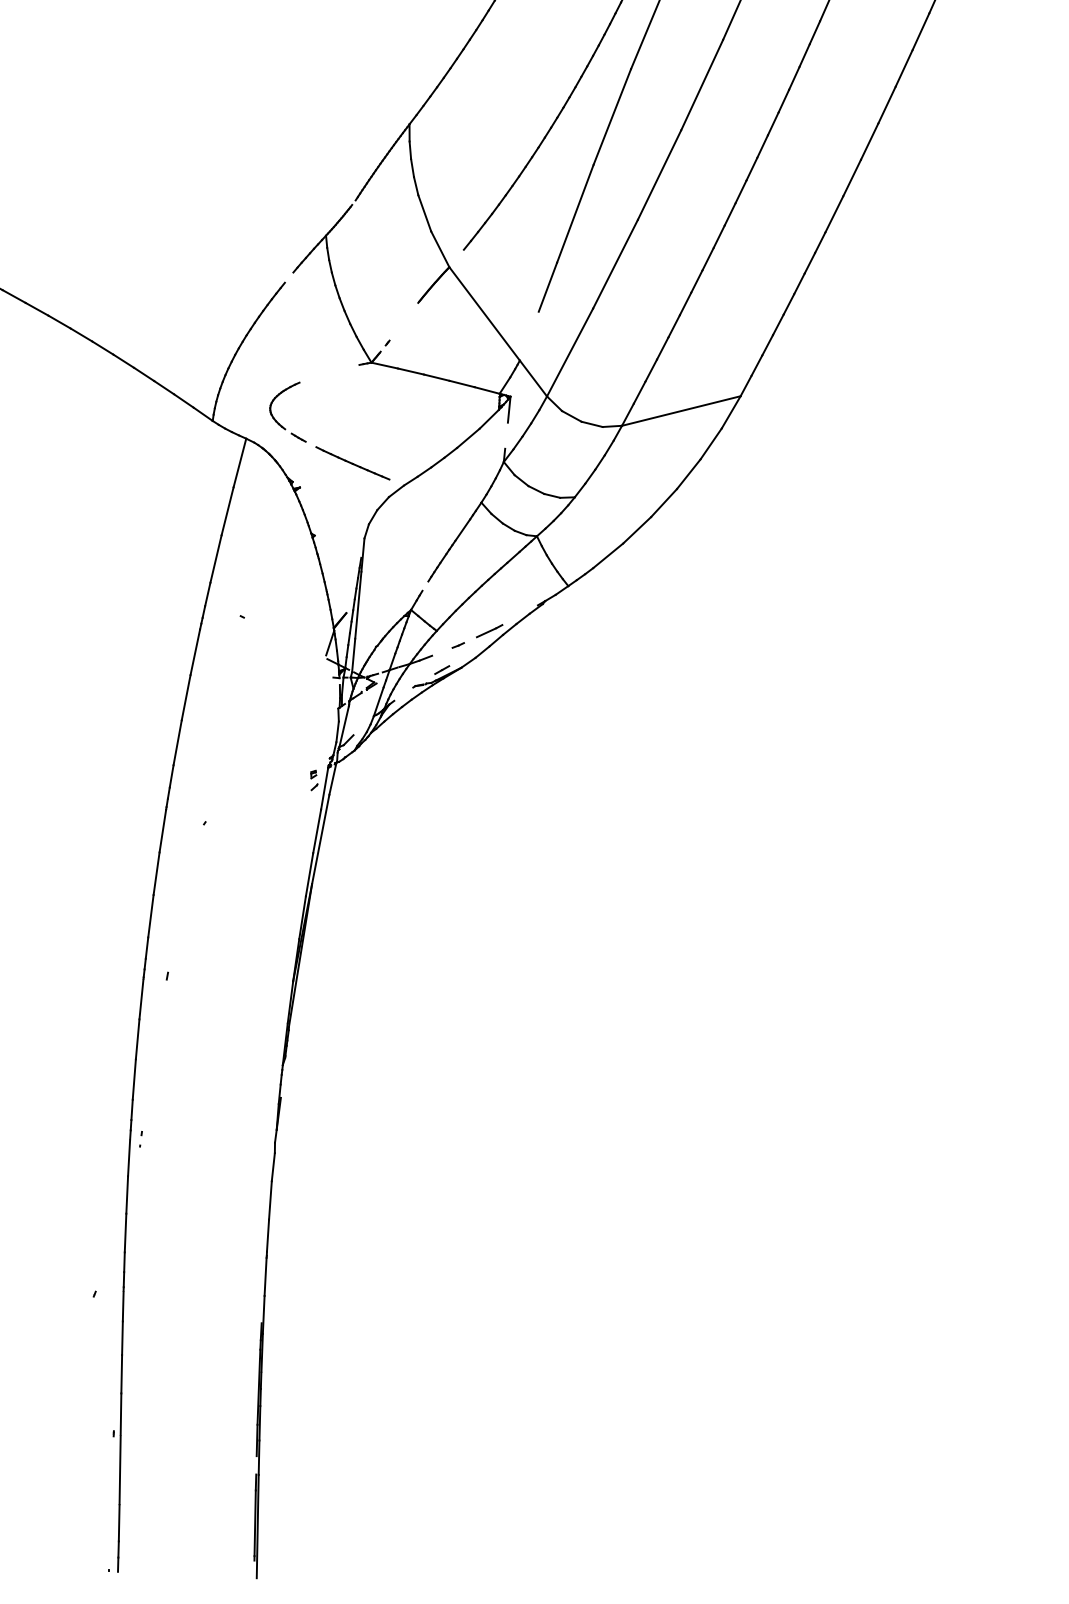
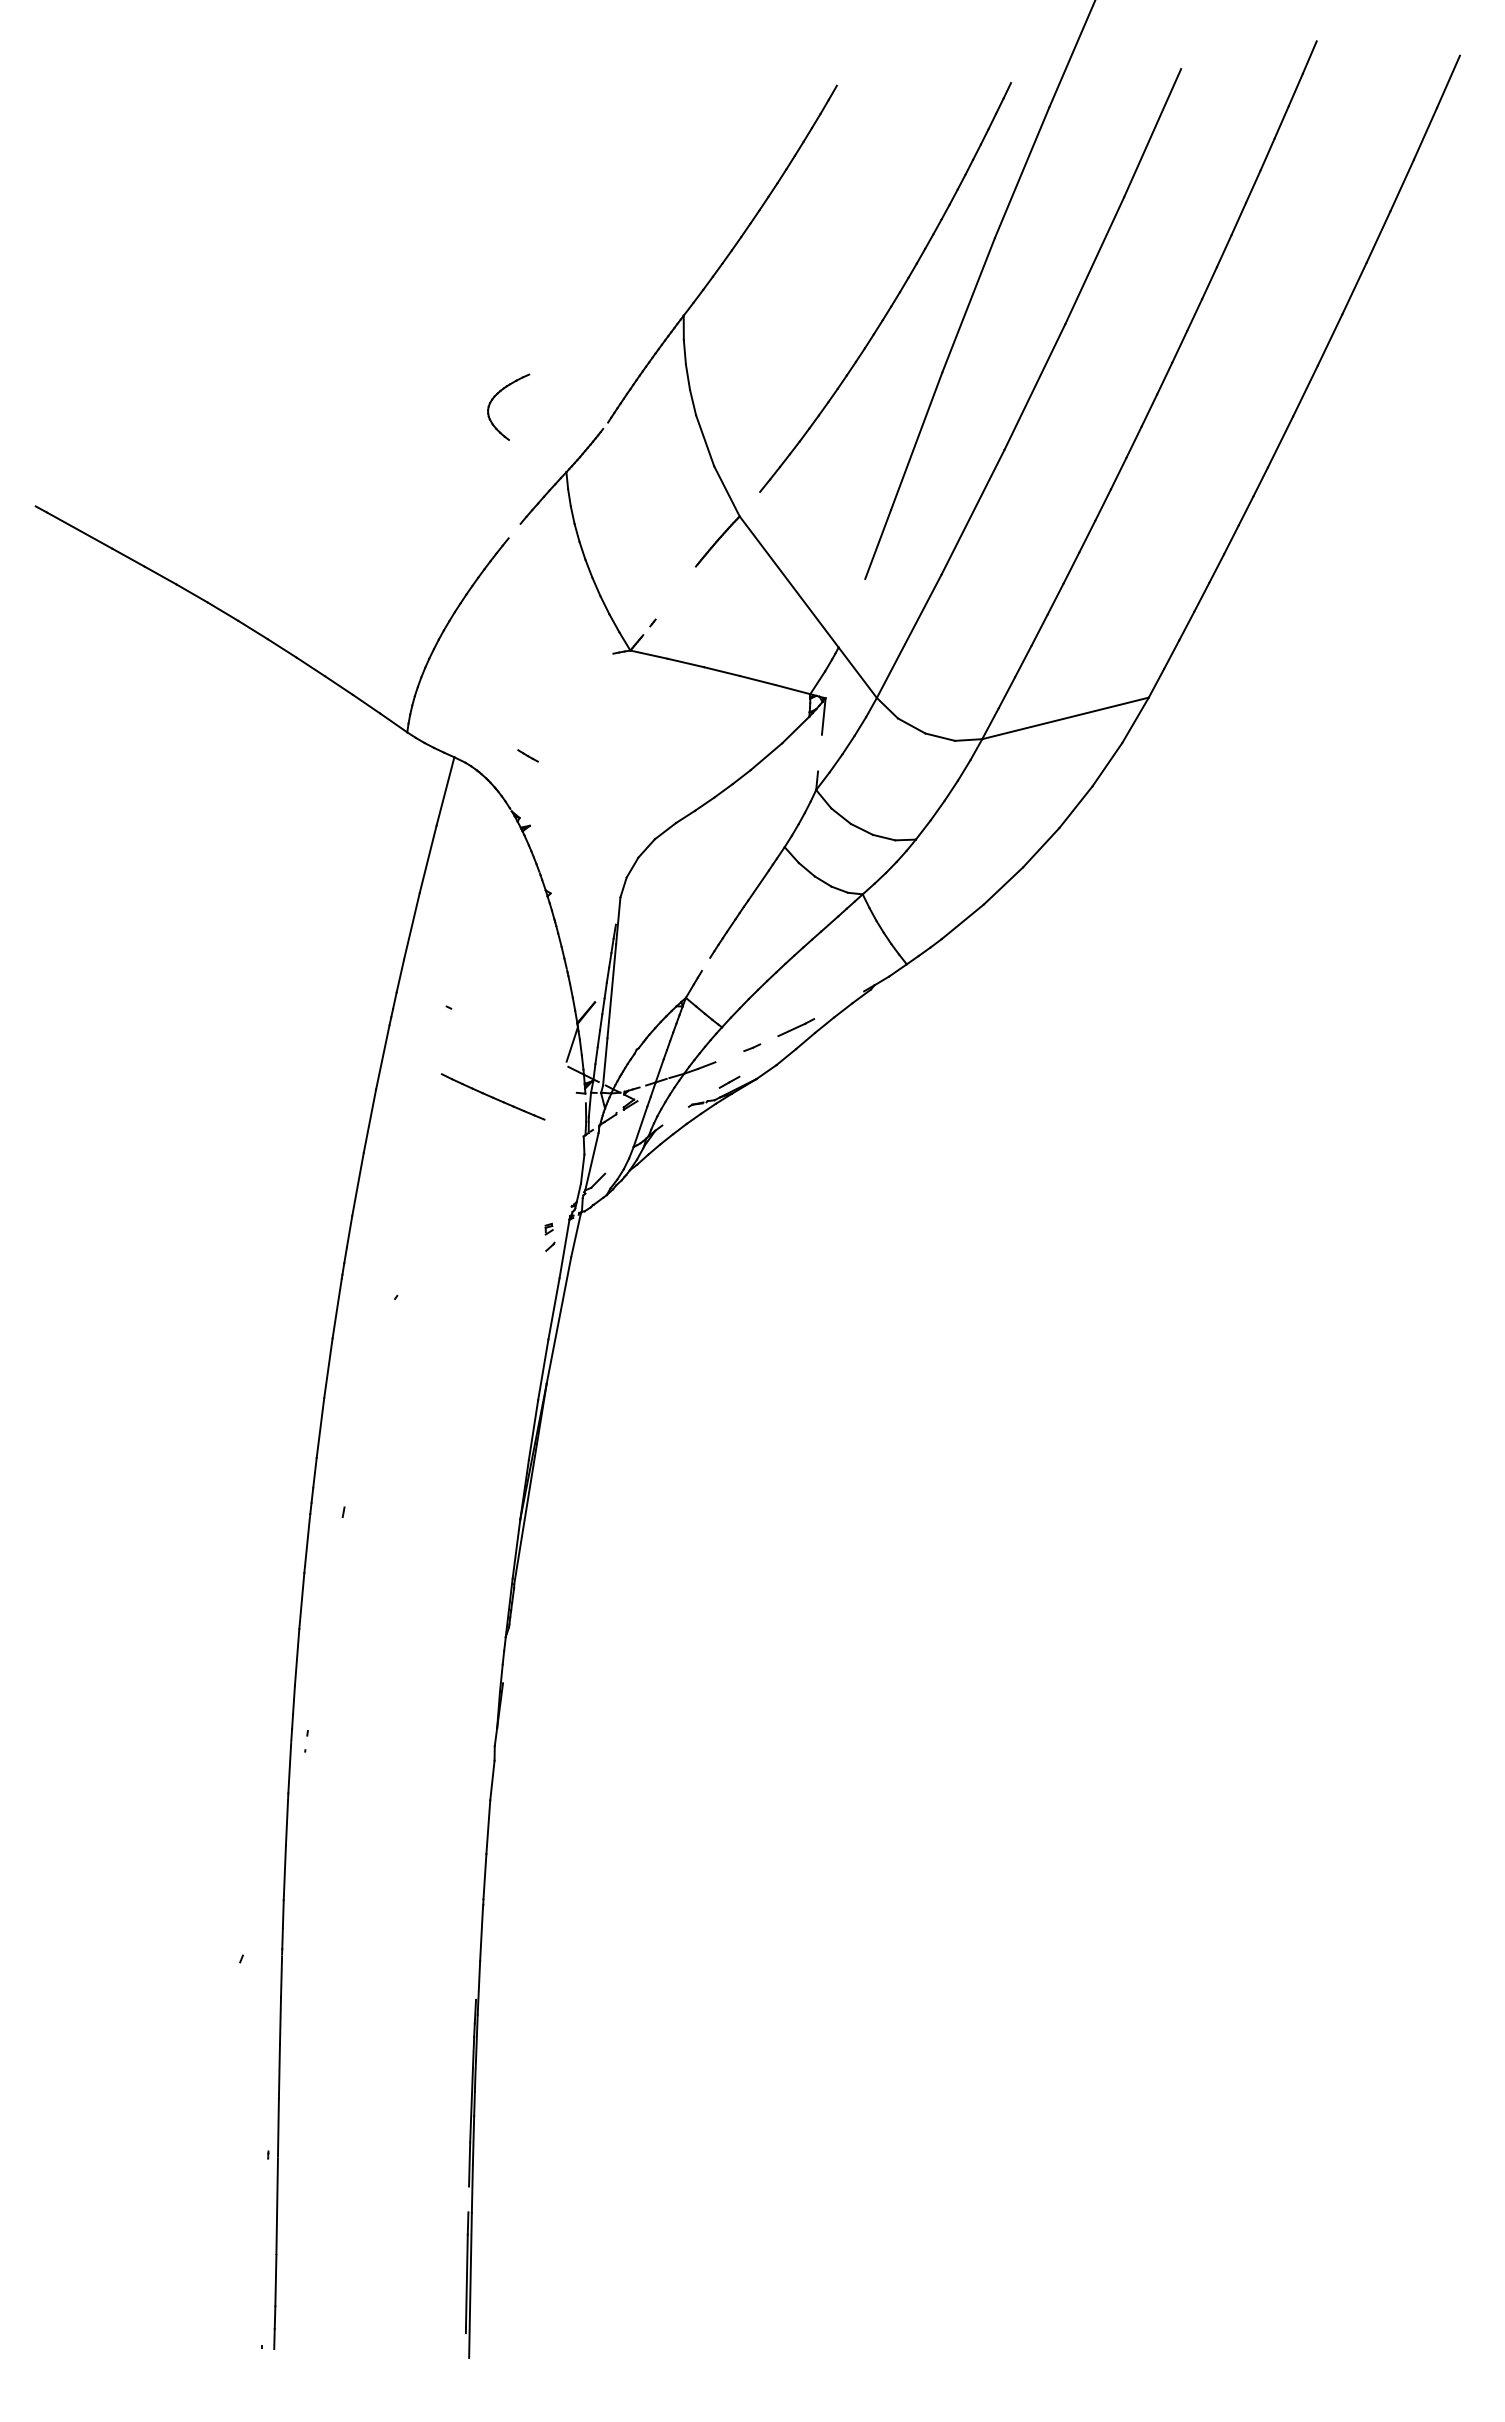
part: (277, 396) -> (498, 394), moved
line: (352, 463) -> (492, 1096), moved

